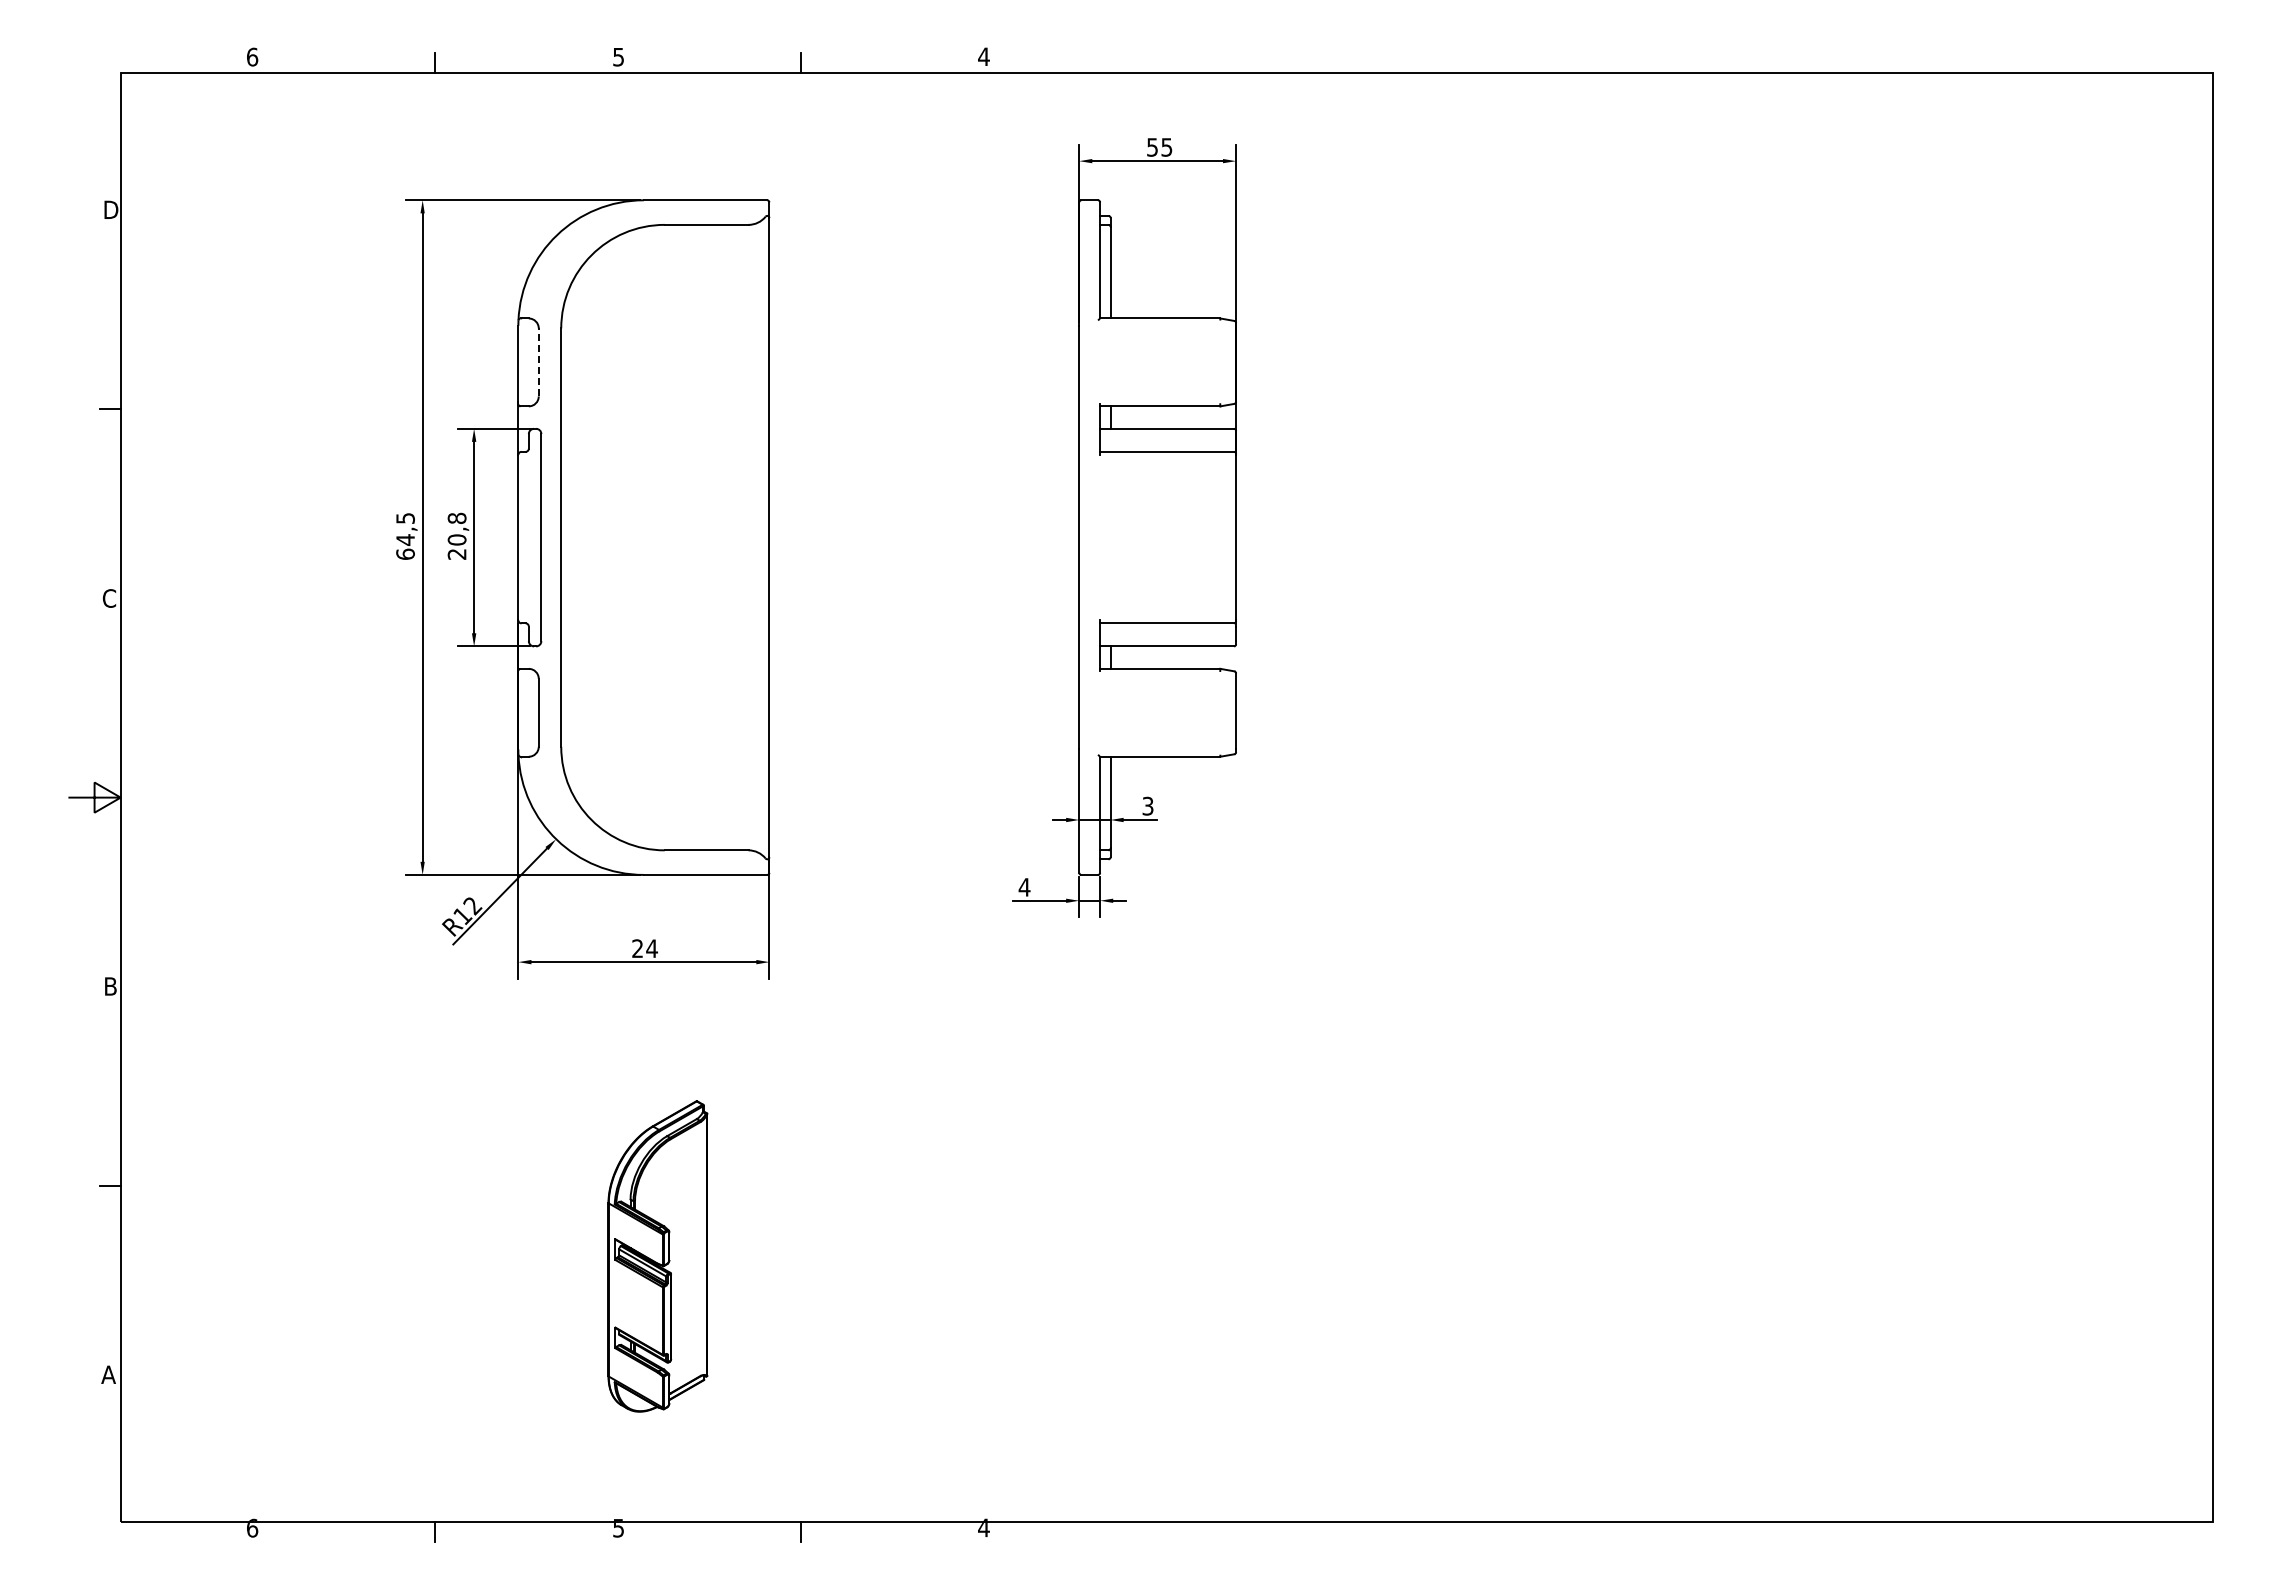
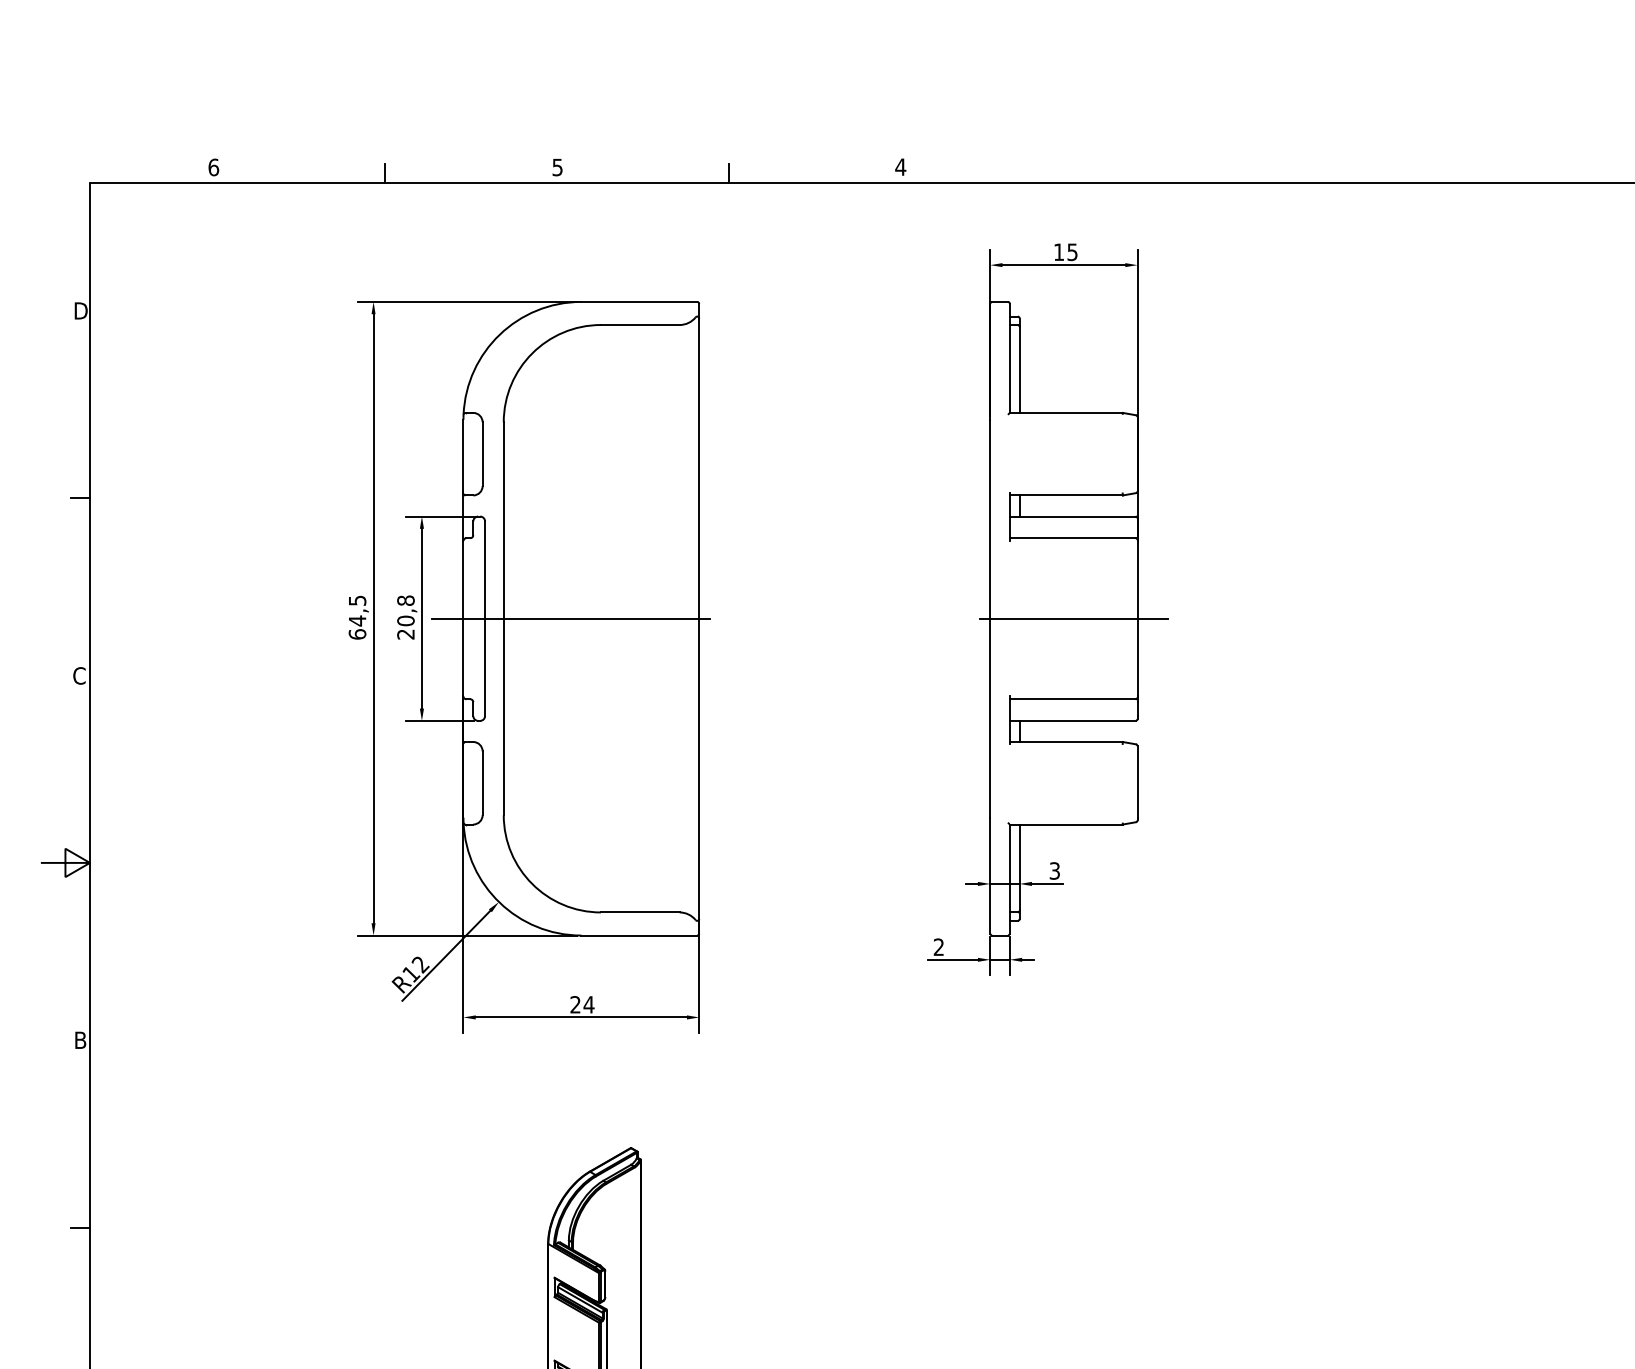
text: (1152, 147) -> (1059, 252), 55 -> 15
line: (538, 362) -> (482, 454), dashed -> solid
line: (632, 537) -> (570, 618), added
line: (1168, 537) -> (1074, 618), added
text: (1024, 887) -> (938, 947), 4 -> 2

